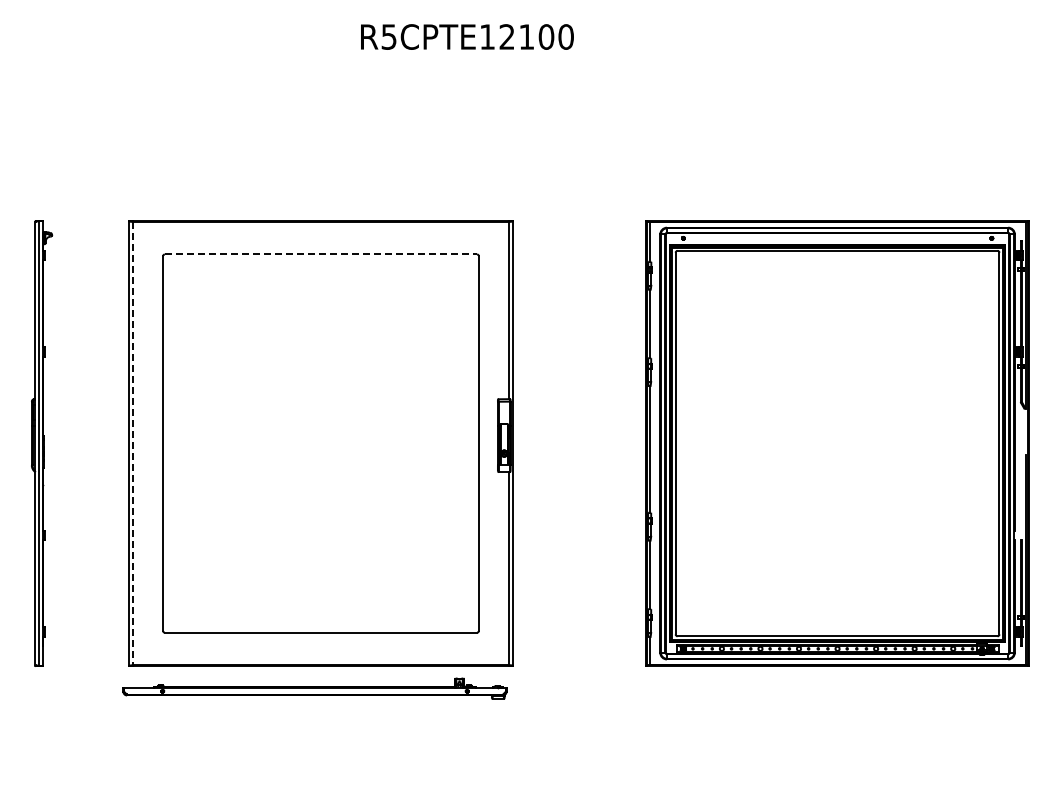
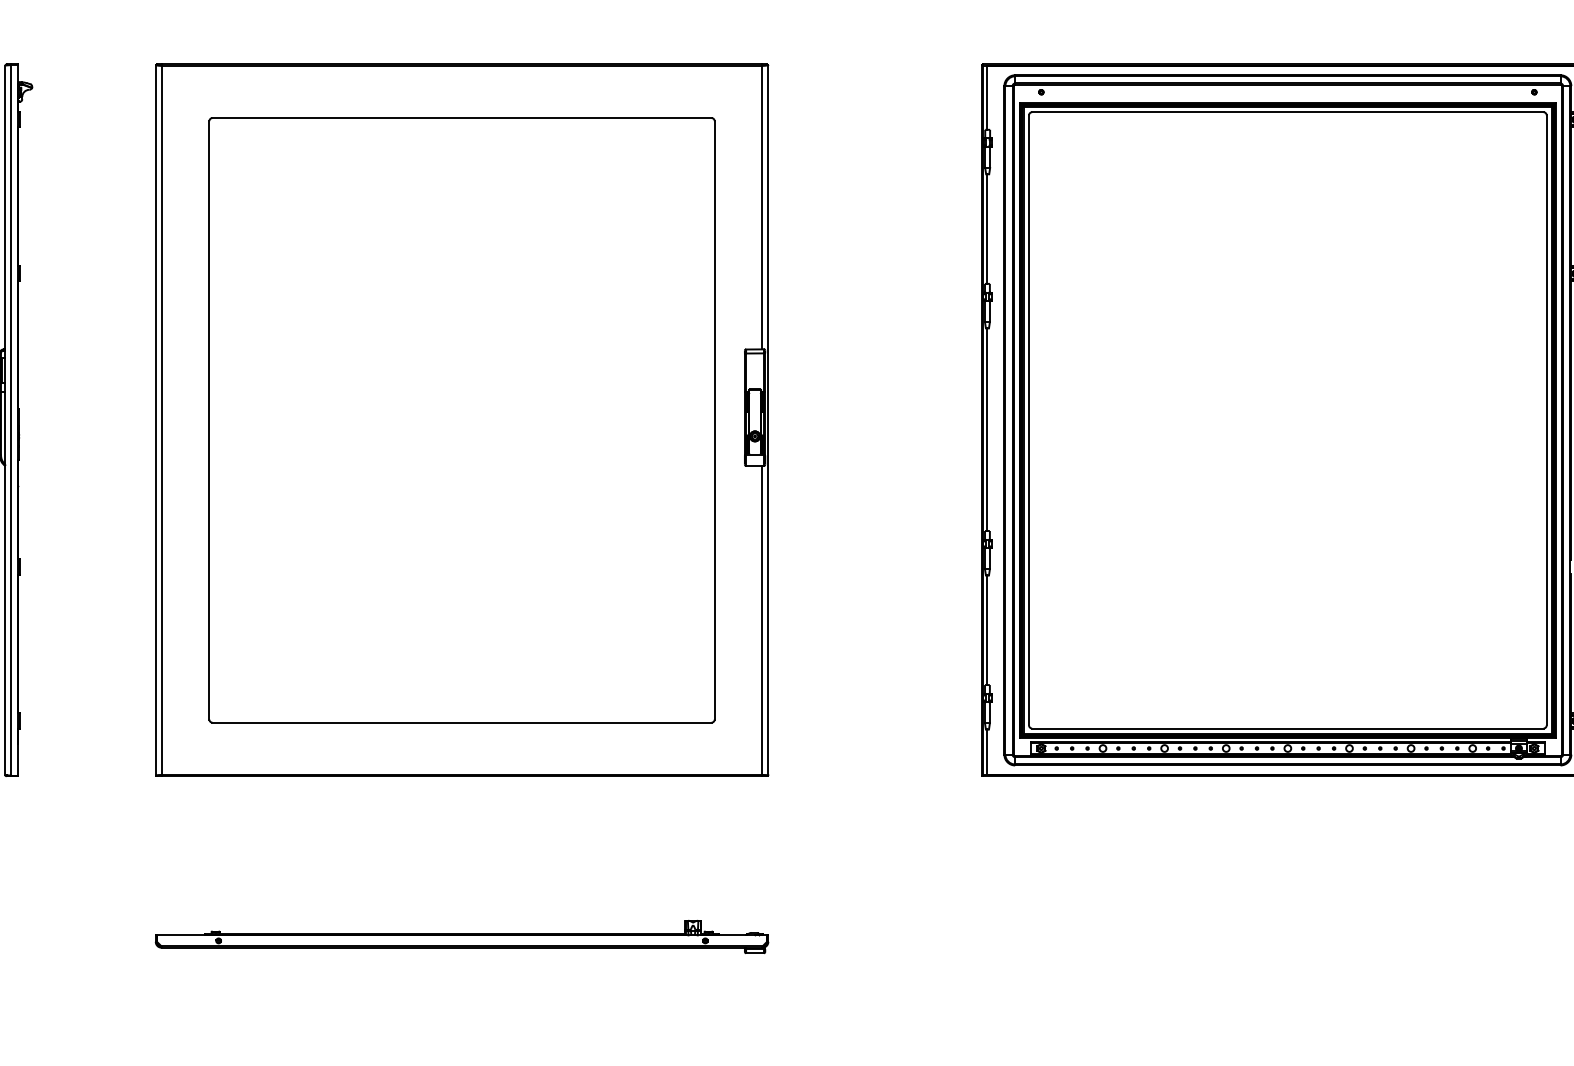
line: (321, 254) -> (462, 118), dashed -> solid
line: (133, 443) -> (162, 420), dashed -> solid
part: (314, 688) -> (461, 936), moved

